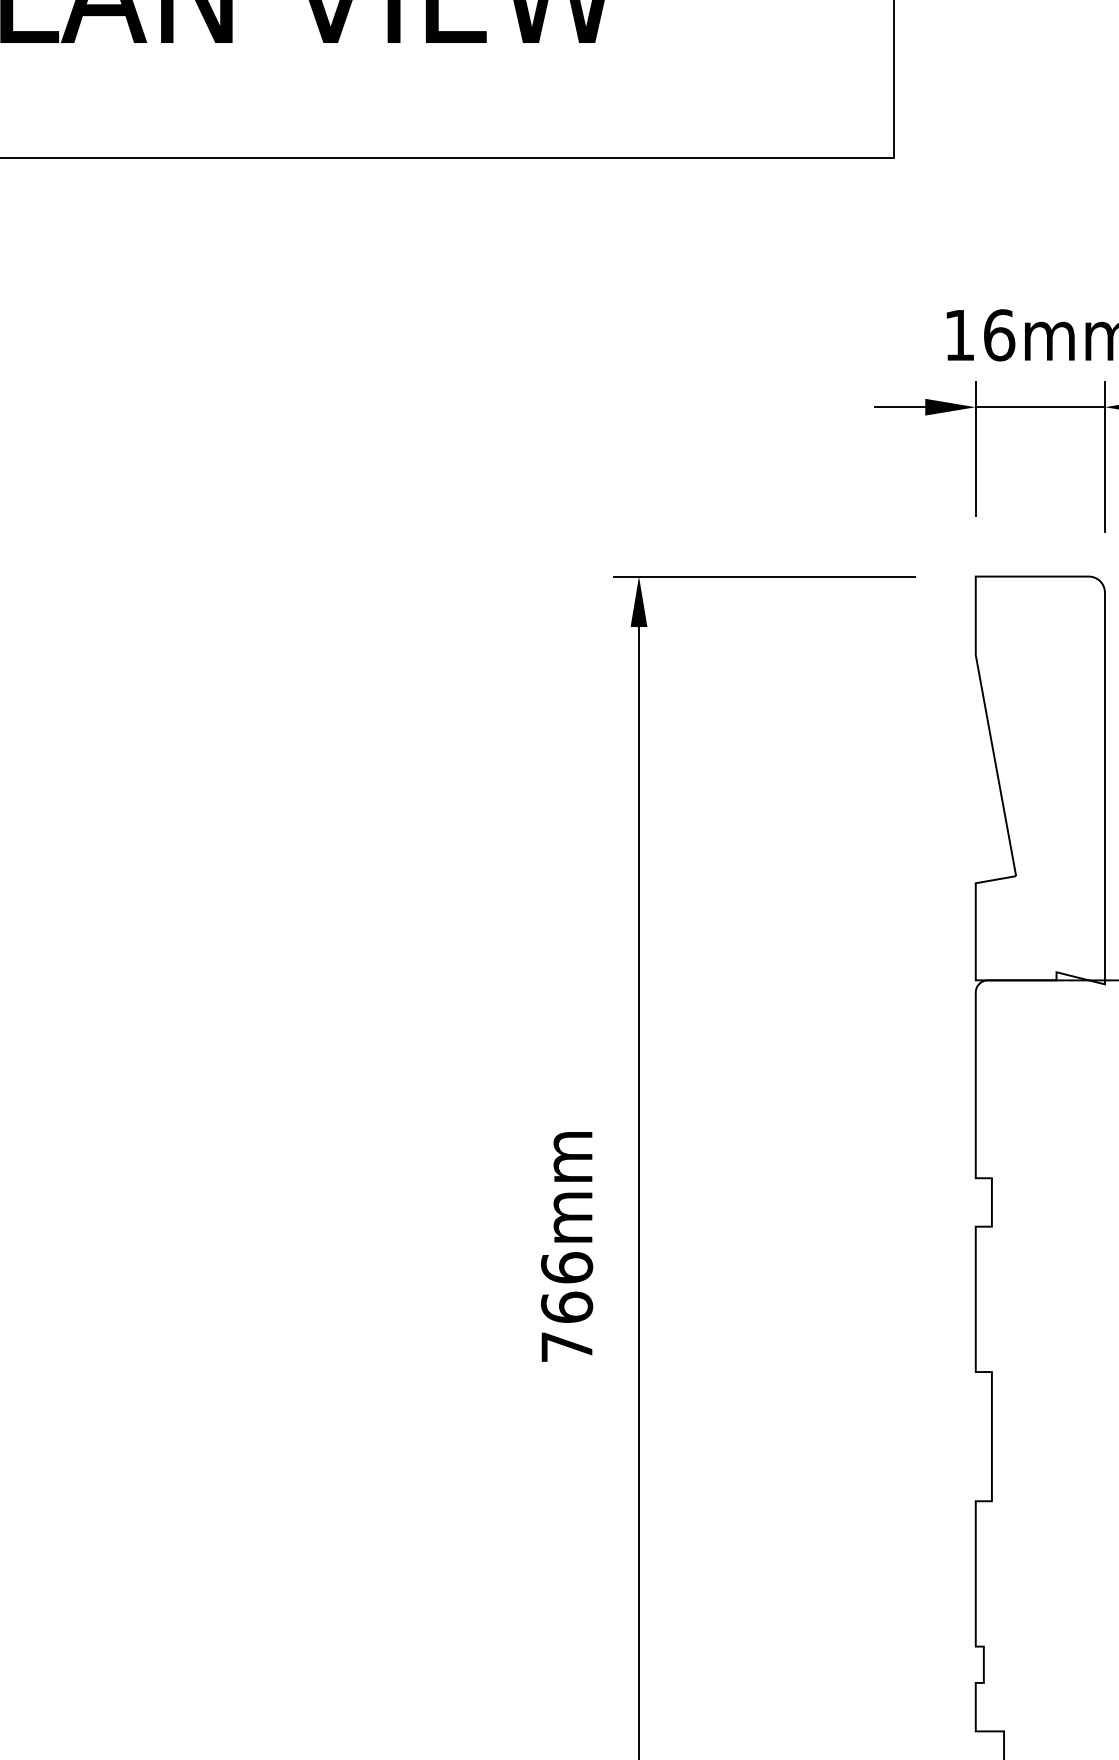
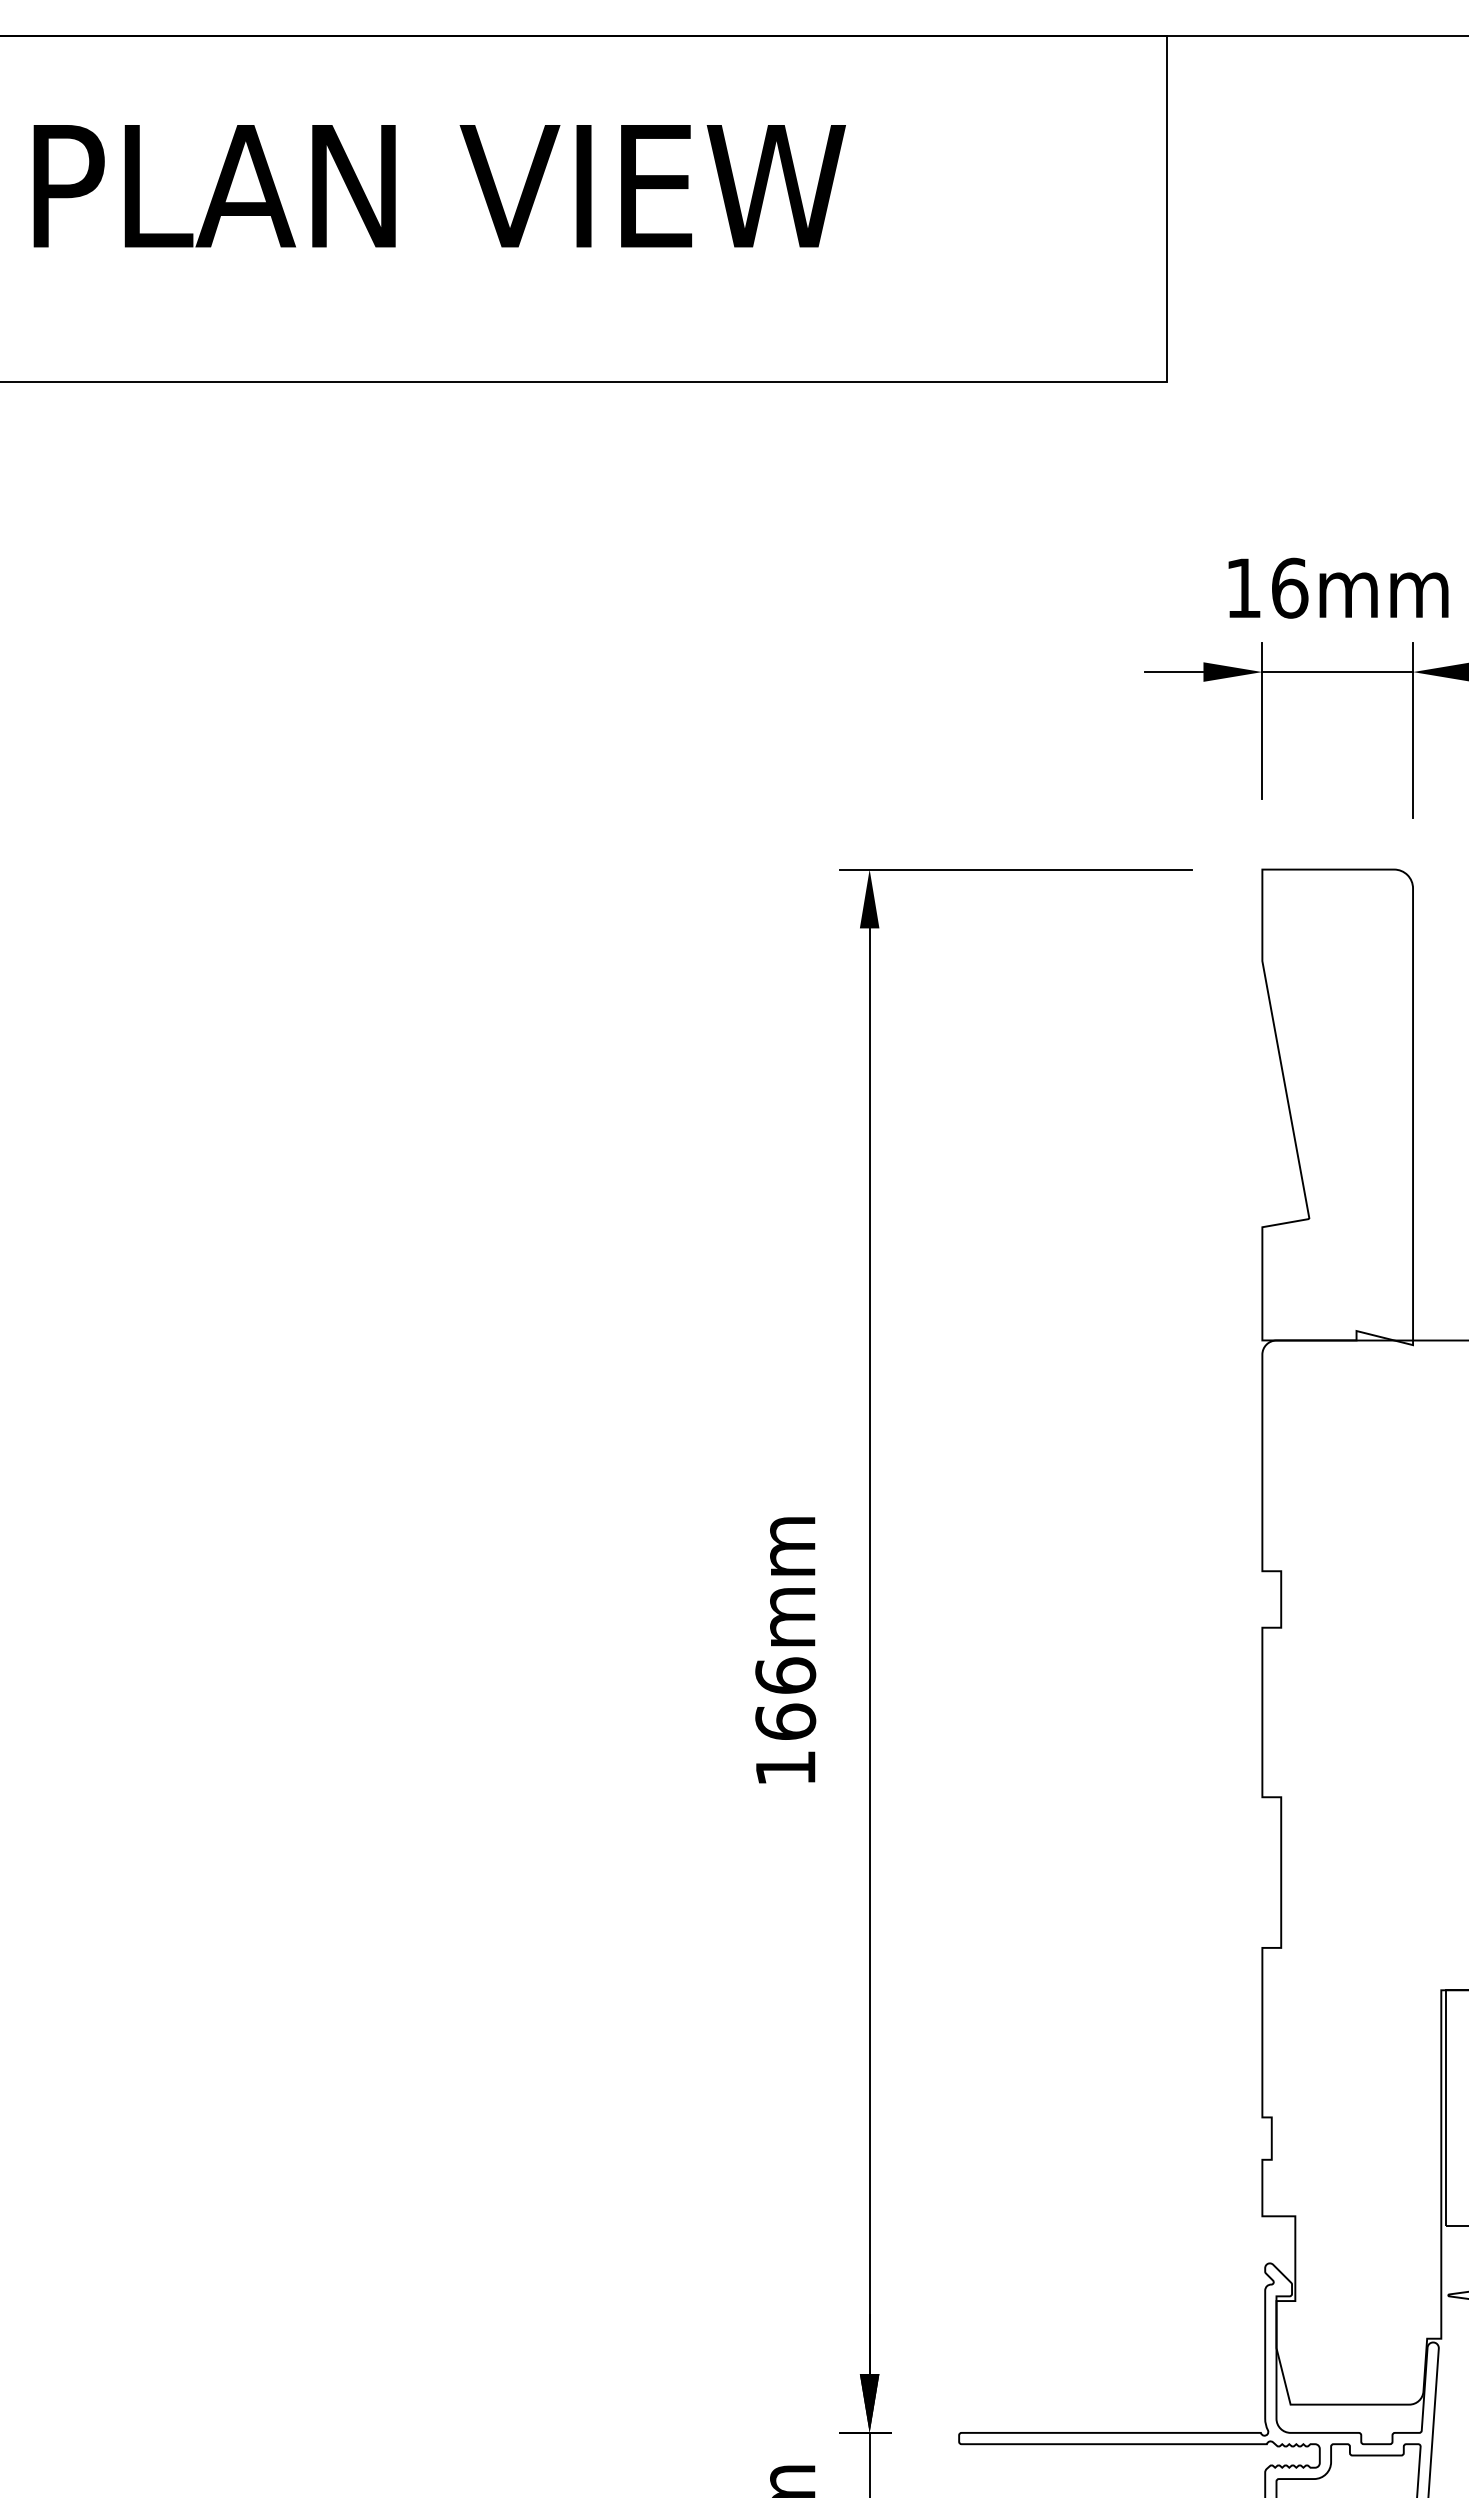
text: (566, 1347) -> (785, 1768), 766mm -> 166mm

